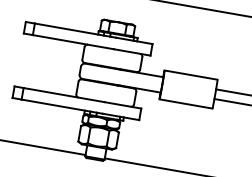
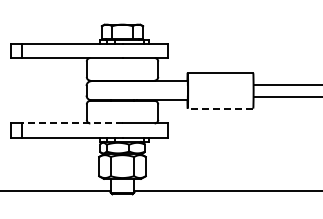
line: (63, 94) -> (71, 123), solid -> dashed
line: (186, 103) -> (220, 108), solid -> dashed

